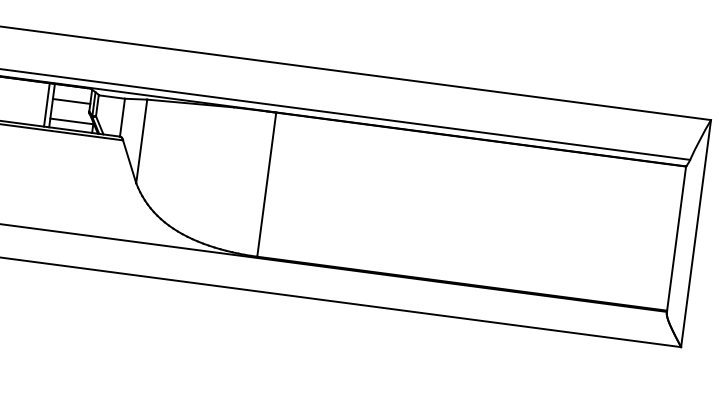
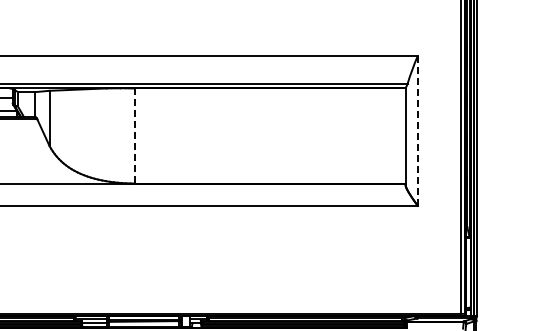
line: (266, 184) -> (134, 135), solid -> dashed
line: (695, 234) -> (417, 131), solid -> dashed

